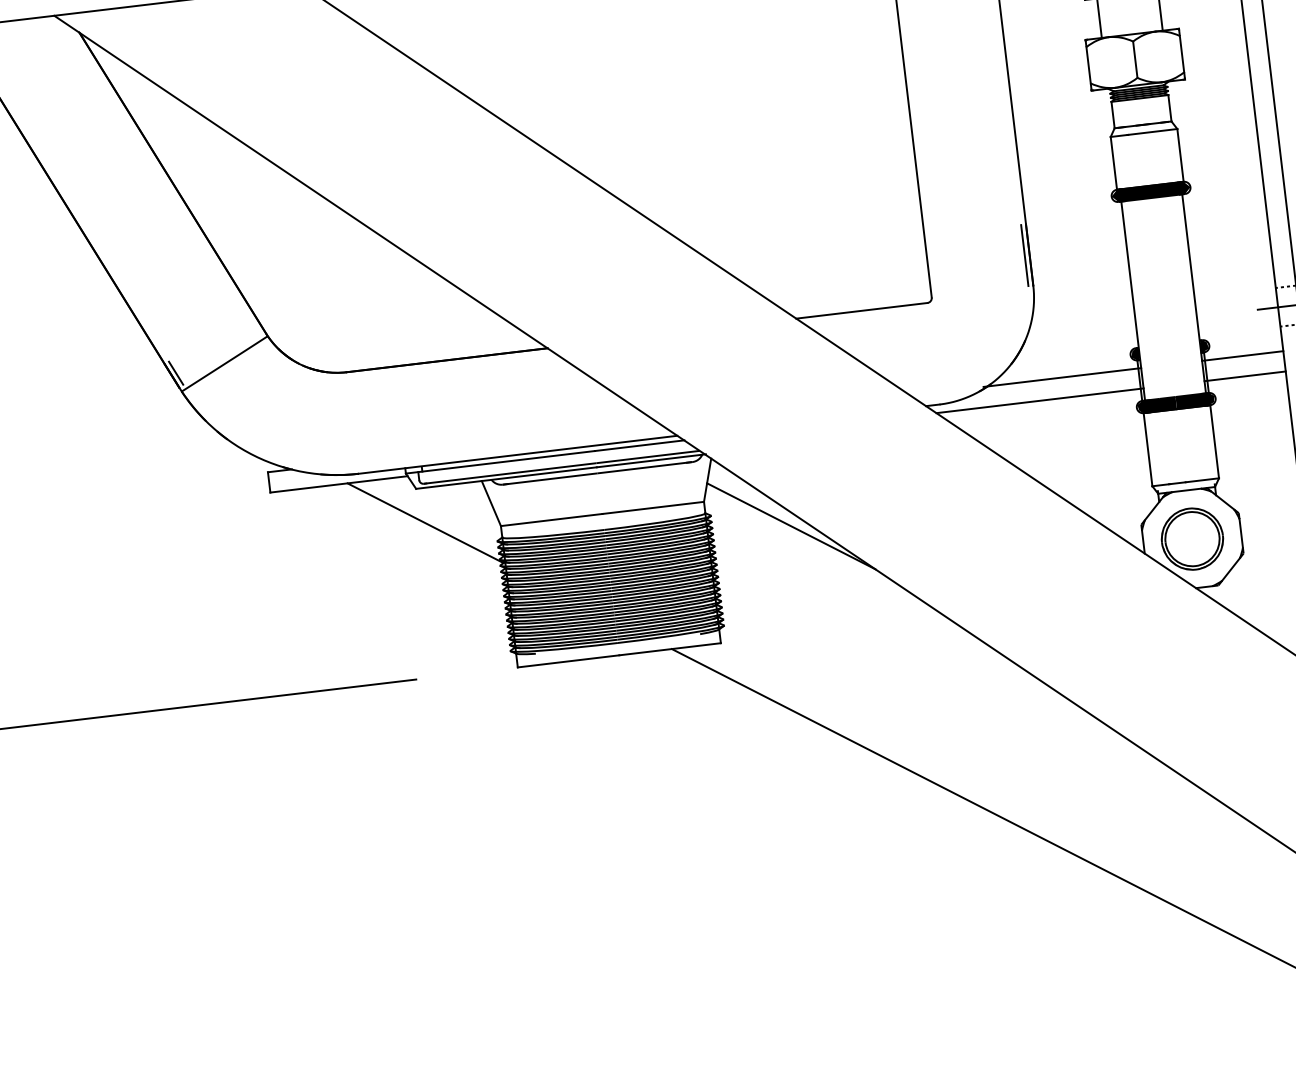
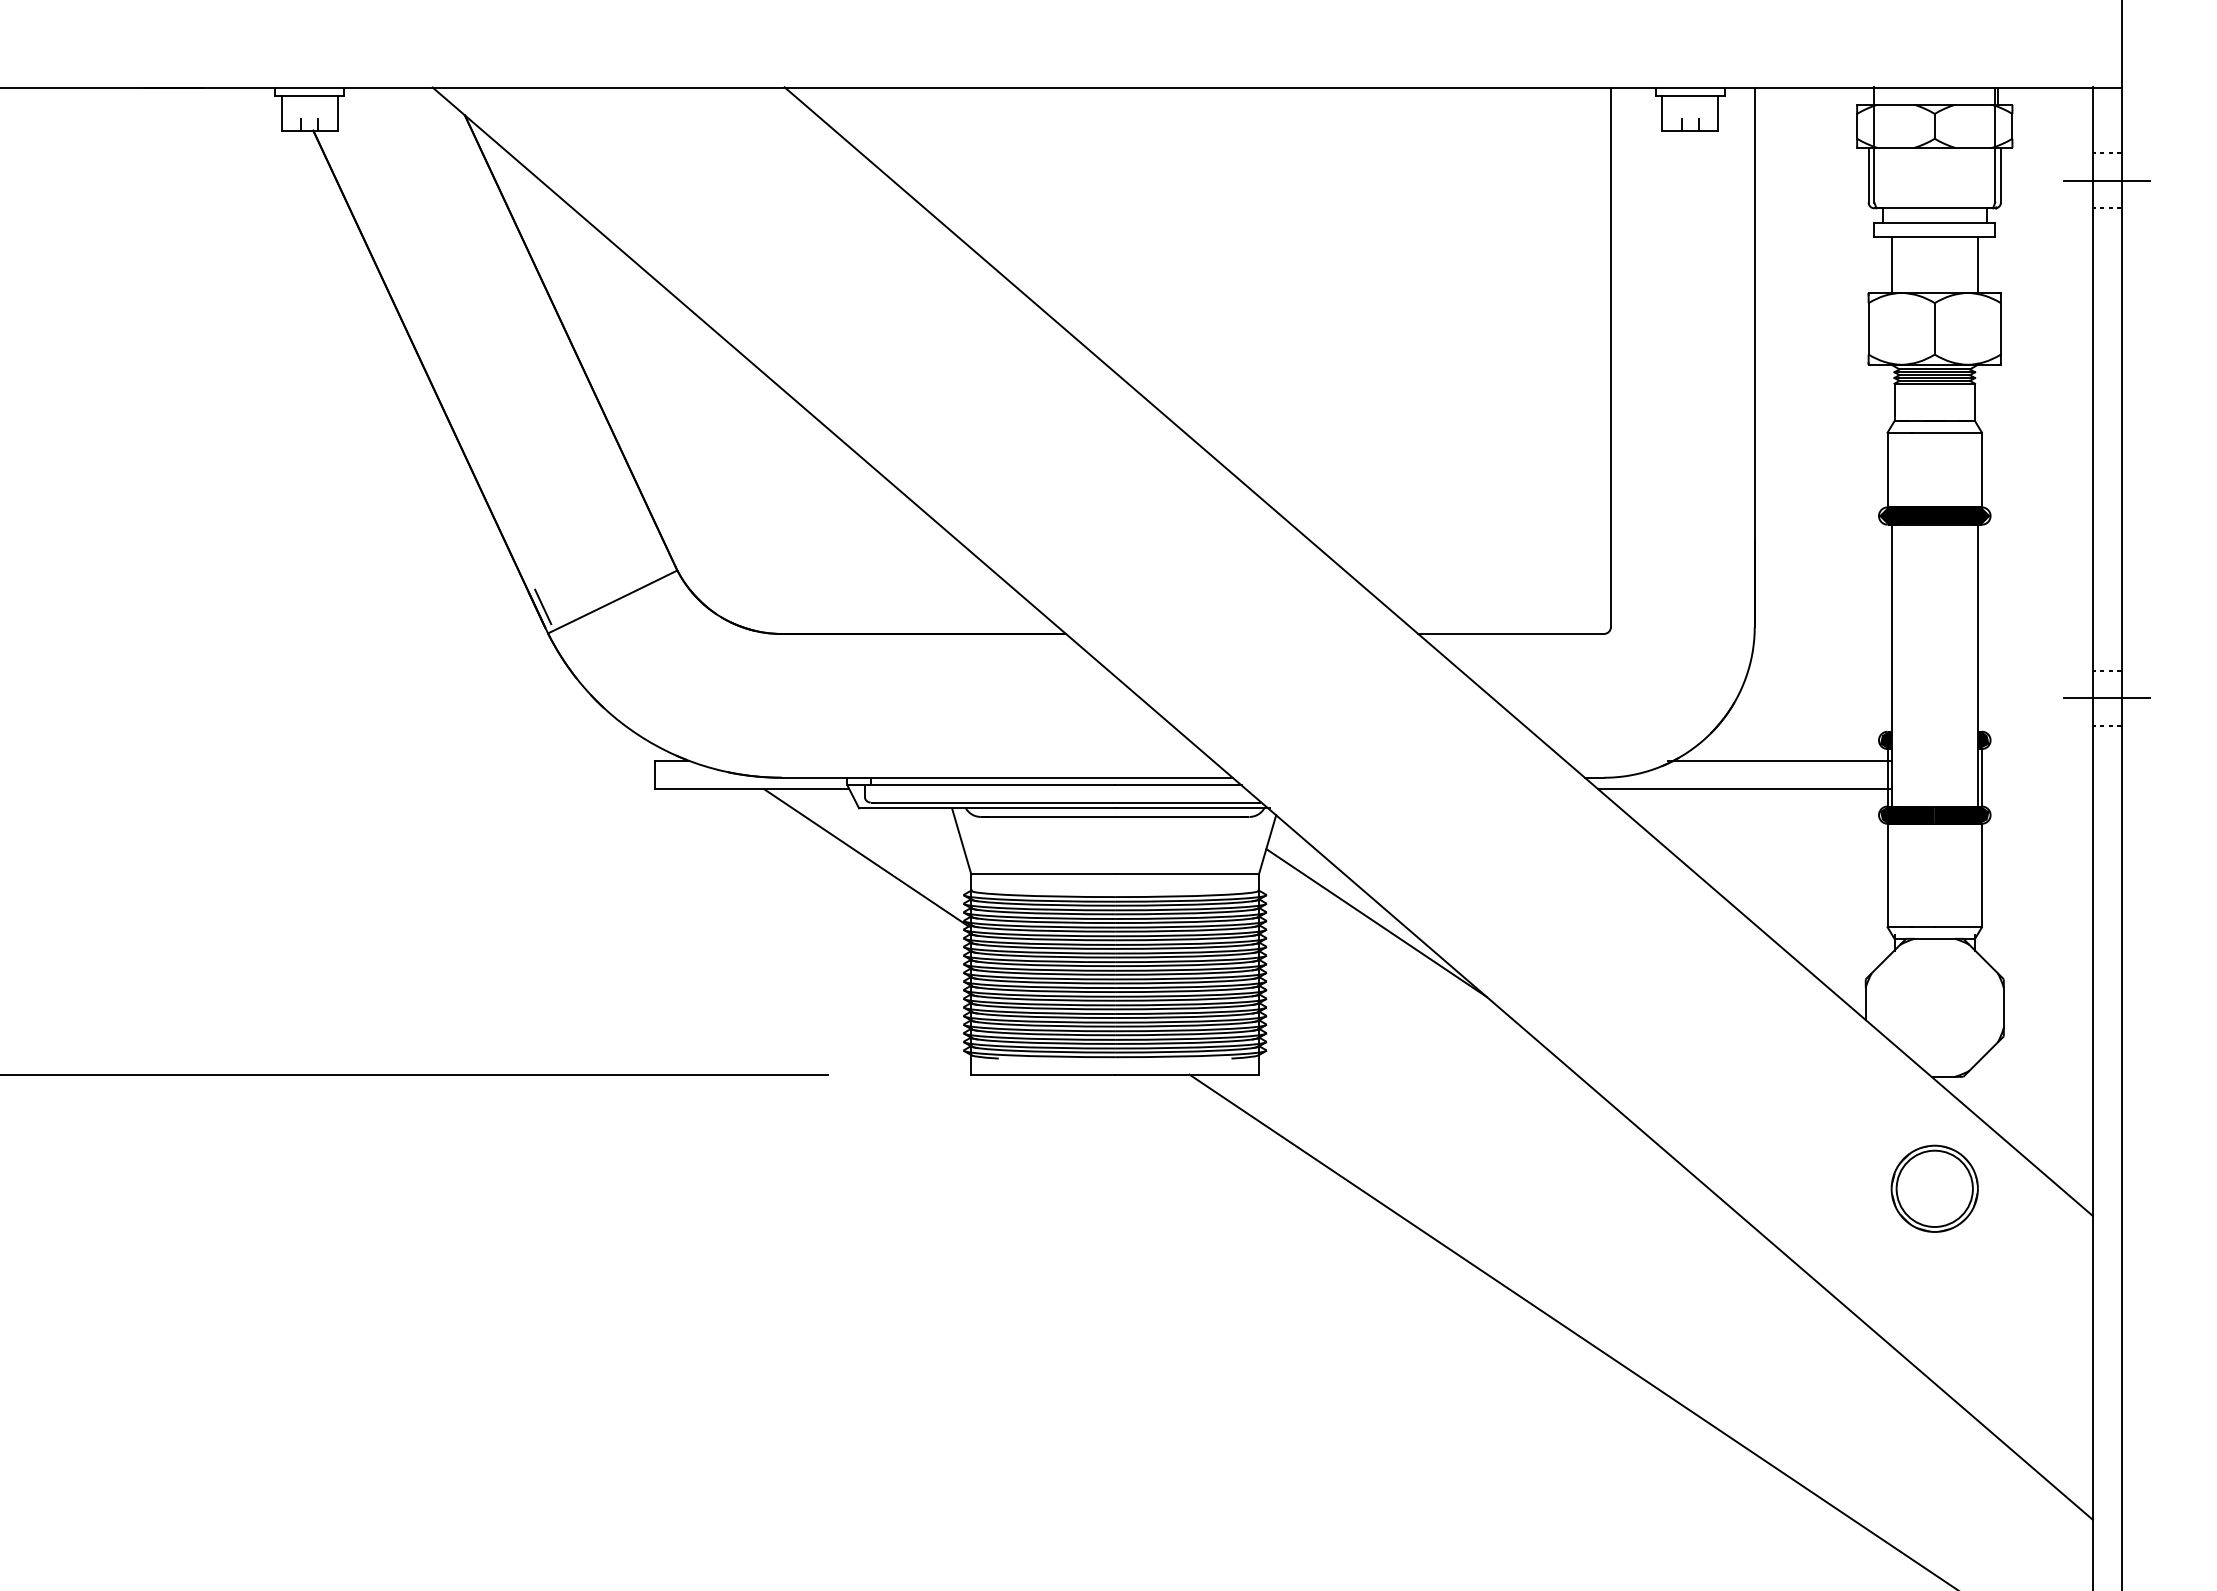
line: (1024, 255) -> (1747, 583), removed
line: (1242, 356) -> (2034, 760), removed
line: (1244, 376) -> (2034, 789), removed
part: (1192, 538) -> (1934, 1188), moved

